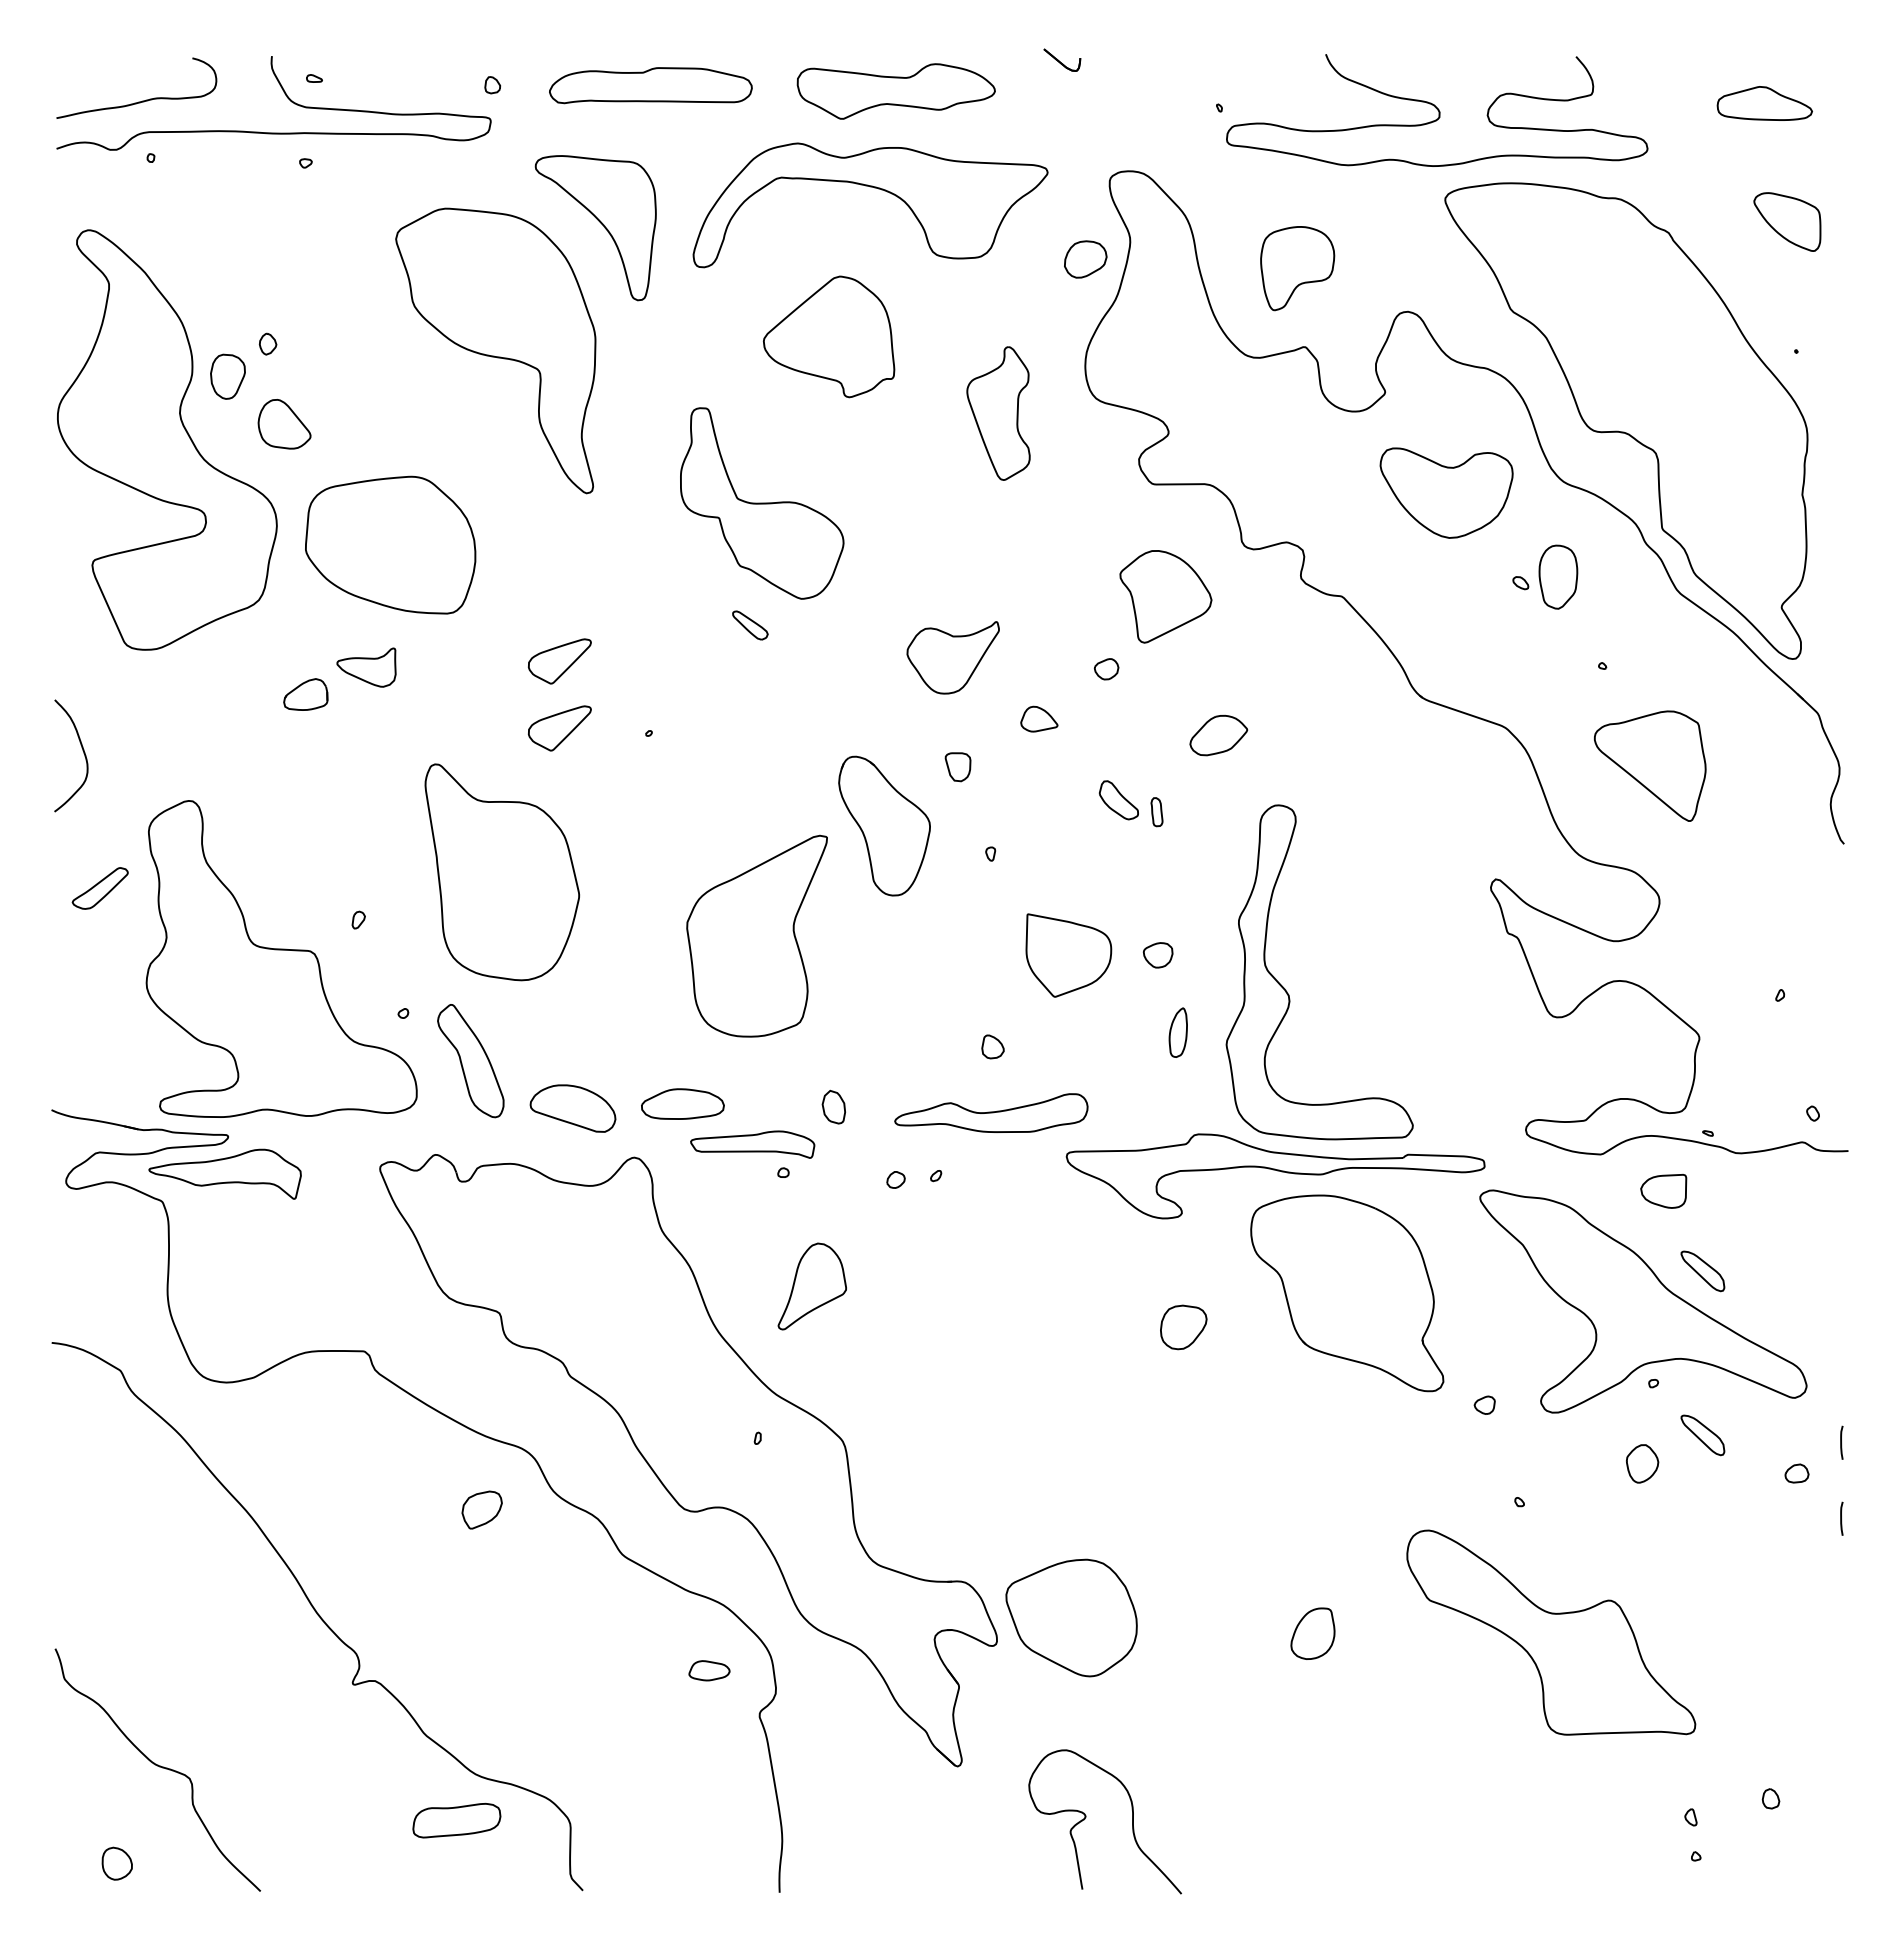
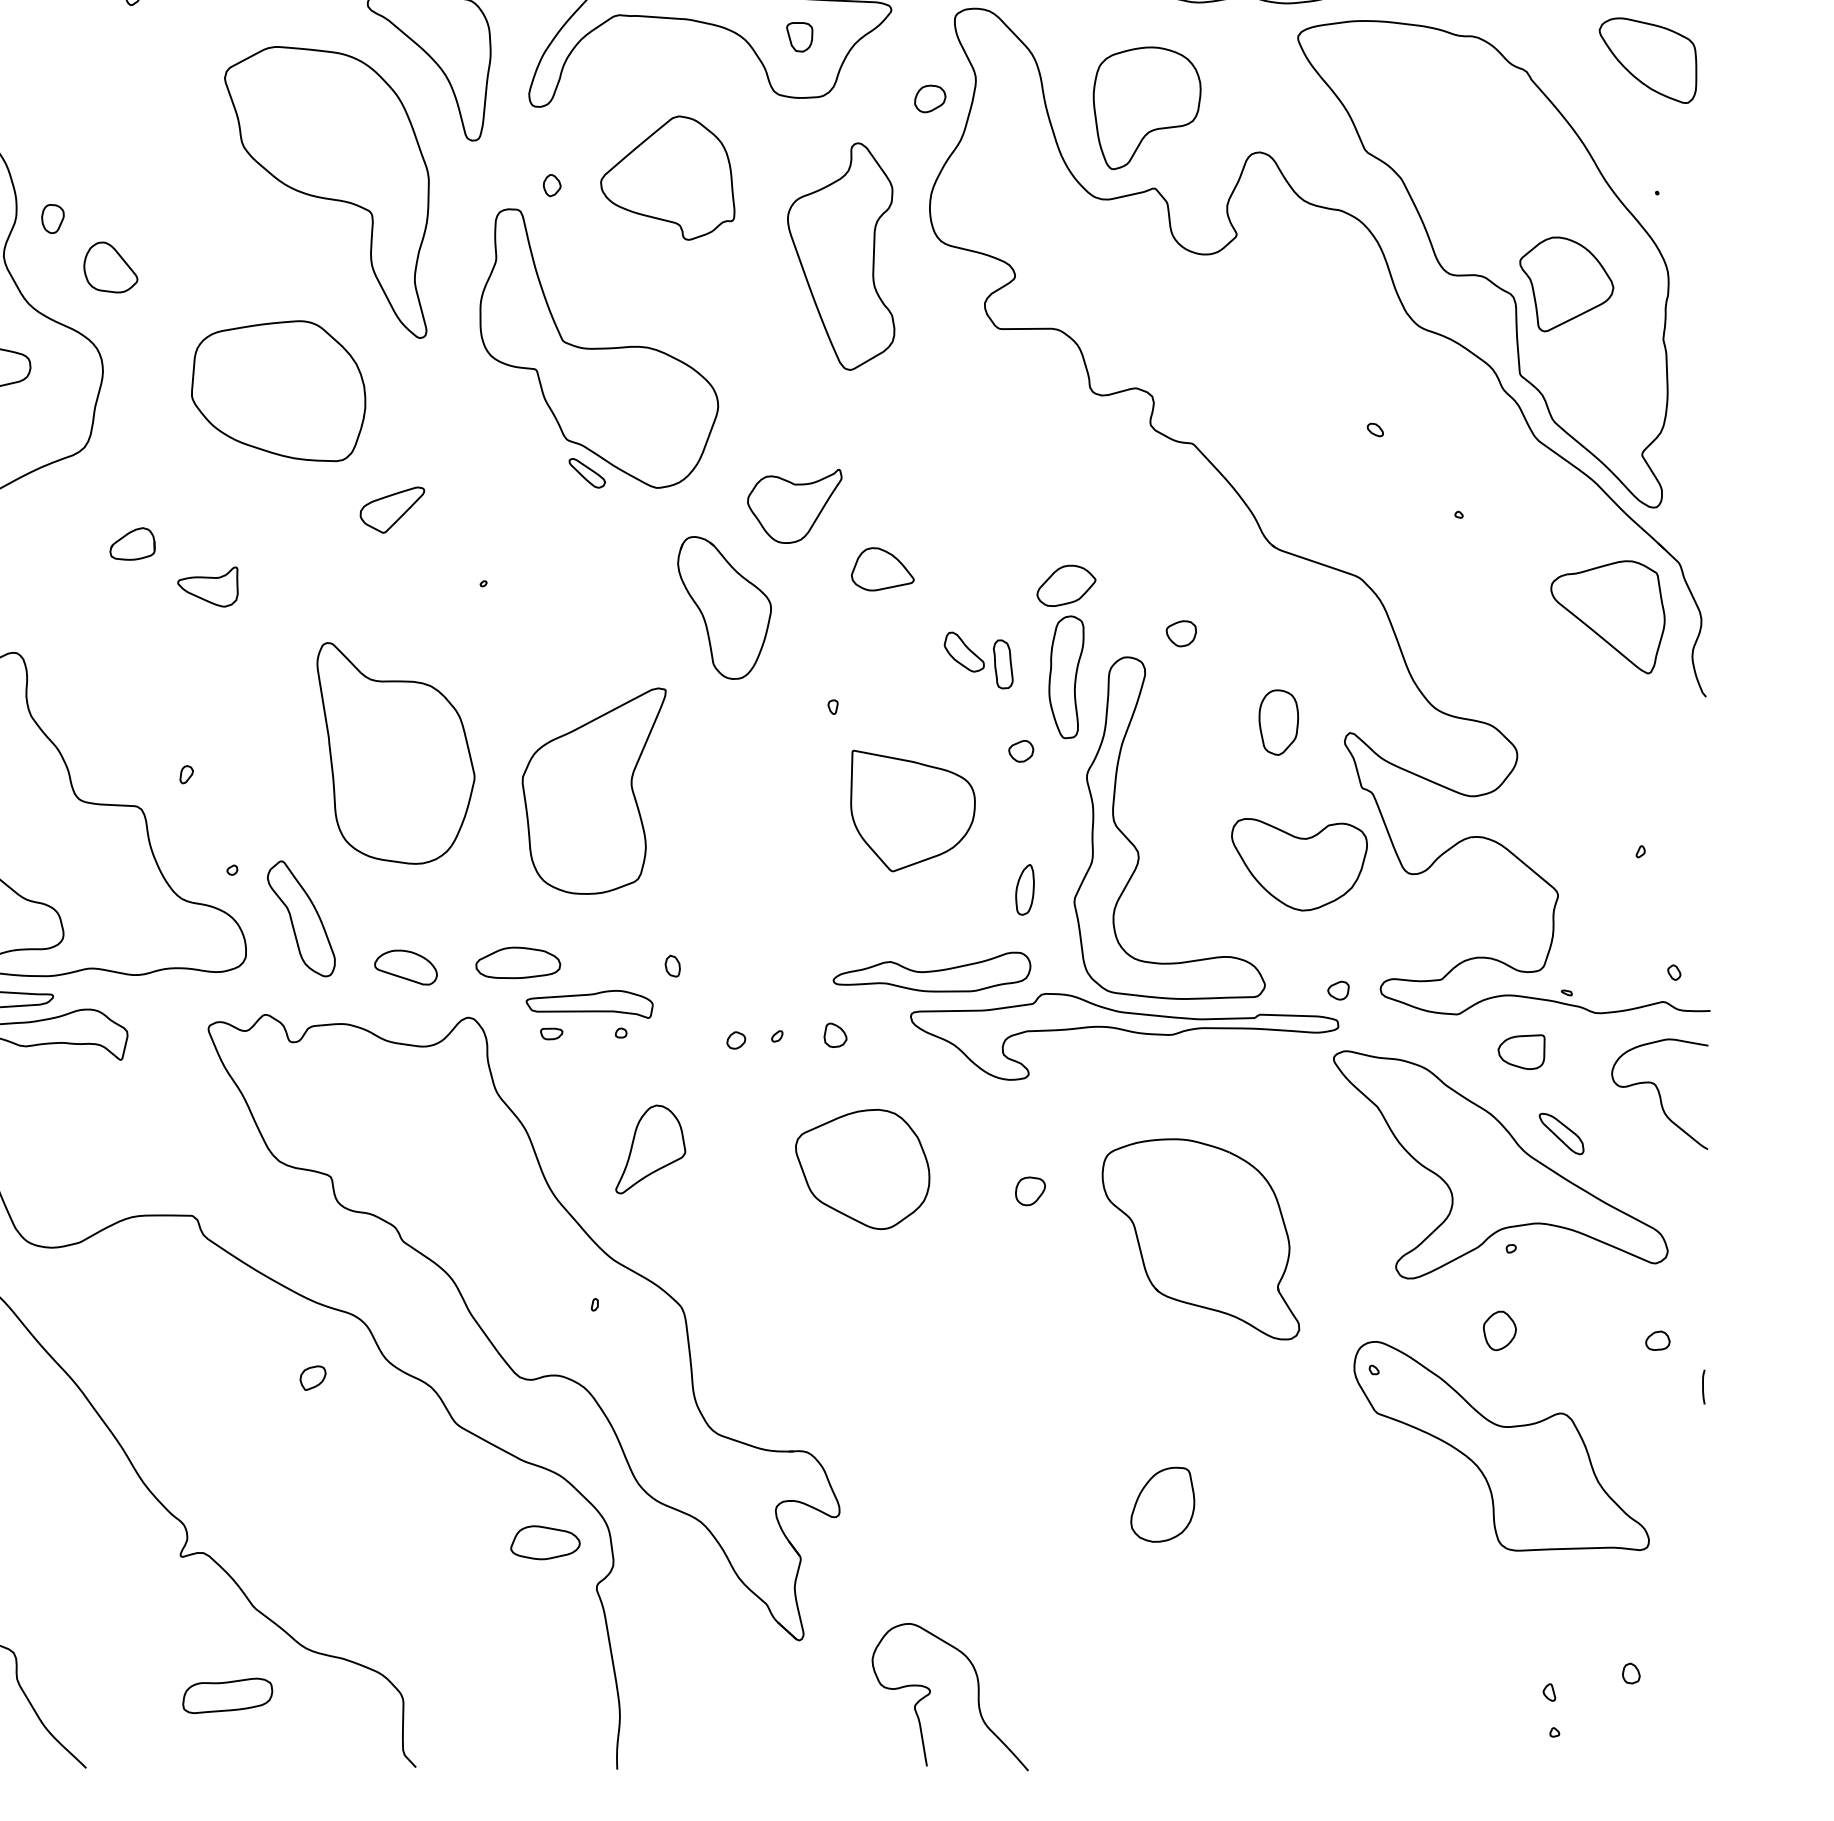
part: (1787, 221) -> (1648, 60), size x1.43
part: (1085, 259) -> (930, 98), size x0.71
part: (1297, 268) -> (1146, 108), size x1.43
part: (267, 343) -> (551, 184), moved
part: (227, 376) -> (52, 218), size x0.62
part: (998, 413) -> (841, 256), size x1.67
part: (1446, 492) -> (1299, 864), moved
part: (762, 503) -> (599, 348), size x1.43
part: (390, 544) -> (278, 390), moved
part: (1558, 576) -> (1278, 721), moved
part: (1165, 596) -> (1566, 284), moved
part: (366, 667) -> (207, 586), moved
part: (1106, 669) -> (1021, 751), moved
part: (1039, 718) -> (883, 568), size x1.67
part: (559, 728) -> (392, 578), removed
part: (1650, 765) -> (1608, 616), moved
part: (957, 767) -> (799, 37), moved
part: (1156, 811) -> (1002, 663), size x1.67
part: (1218, 824) -> (1066, 676), added
part: (884, 825) -> (724, 607), moved
part: (502, 872) -> (396, 753), moved
part: (1068, 955) -> (912, 810), size x1.43
part: (1157, 955) -> (1180, 633), moved
part: (992, 1046) -> (834, 1034), moved
part: (833, 1107) -> (672, 966), size x0.62
part: (573, 1108) -> (406, 967), size x0.71
part: (991, 1112) -> (932, 971), moved
part: (715, 1173) -> (551, 1033), added
curve: (1798, 1232) -> (1659, 1094), added
part: (1347, 1293) -> (1201, 1239), moved
part: (1183, 1327) -> (1030, 1191), size x0.62
part: (1484, 1404) -> (1338, 989), moved
part: (1702, 1435) -> (1561, 1301), removed
line: (1841, 1442) -> (1703, 1309), removed
part: (482, 1509) -> (313, 1377), size x0.62
part: (1071, 1617) -> (862, 1168), moved
part: (1551, 1632) -> (1501, 1446), moved
part: (1312, 1633) -> (1162, 1504), size x1.43
part: (709, 1670) -> (545, 1542), size x1.67
part: (456, 1820) -> (227, 1695), moved

